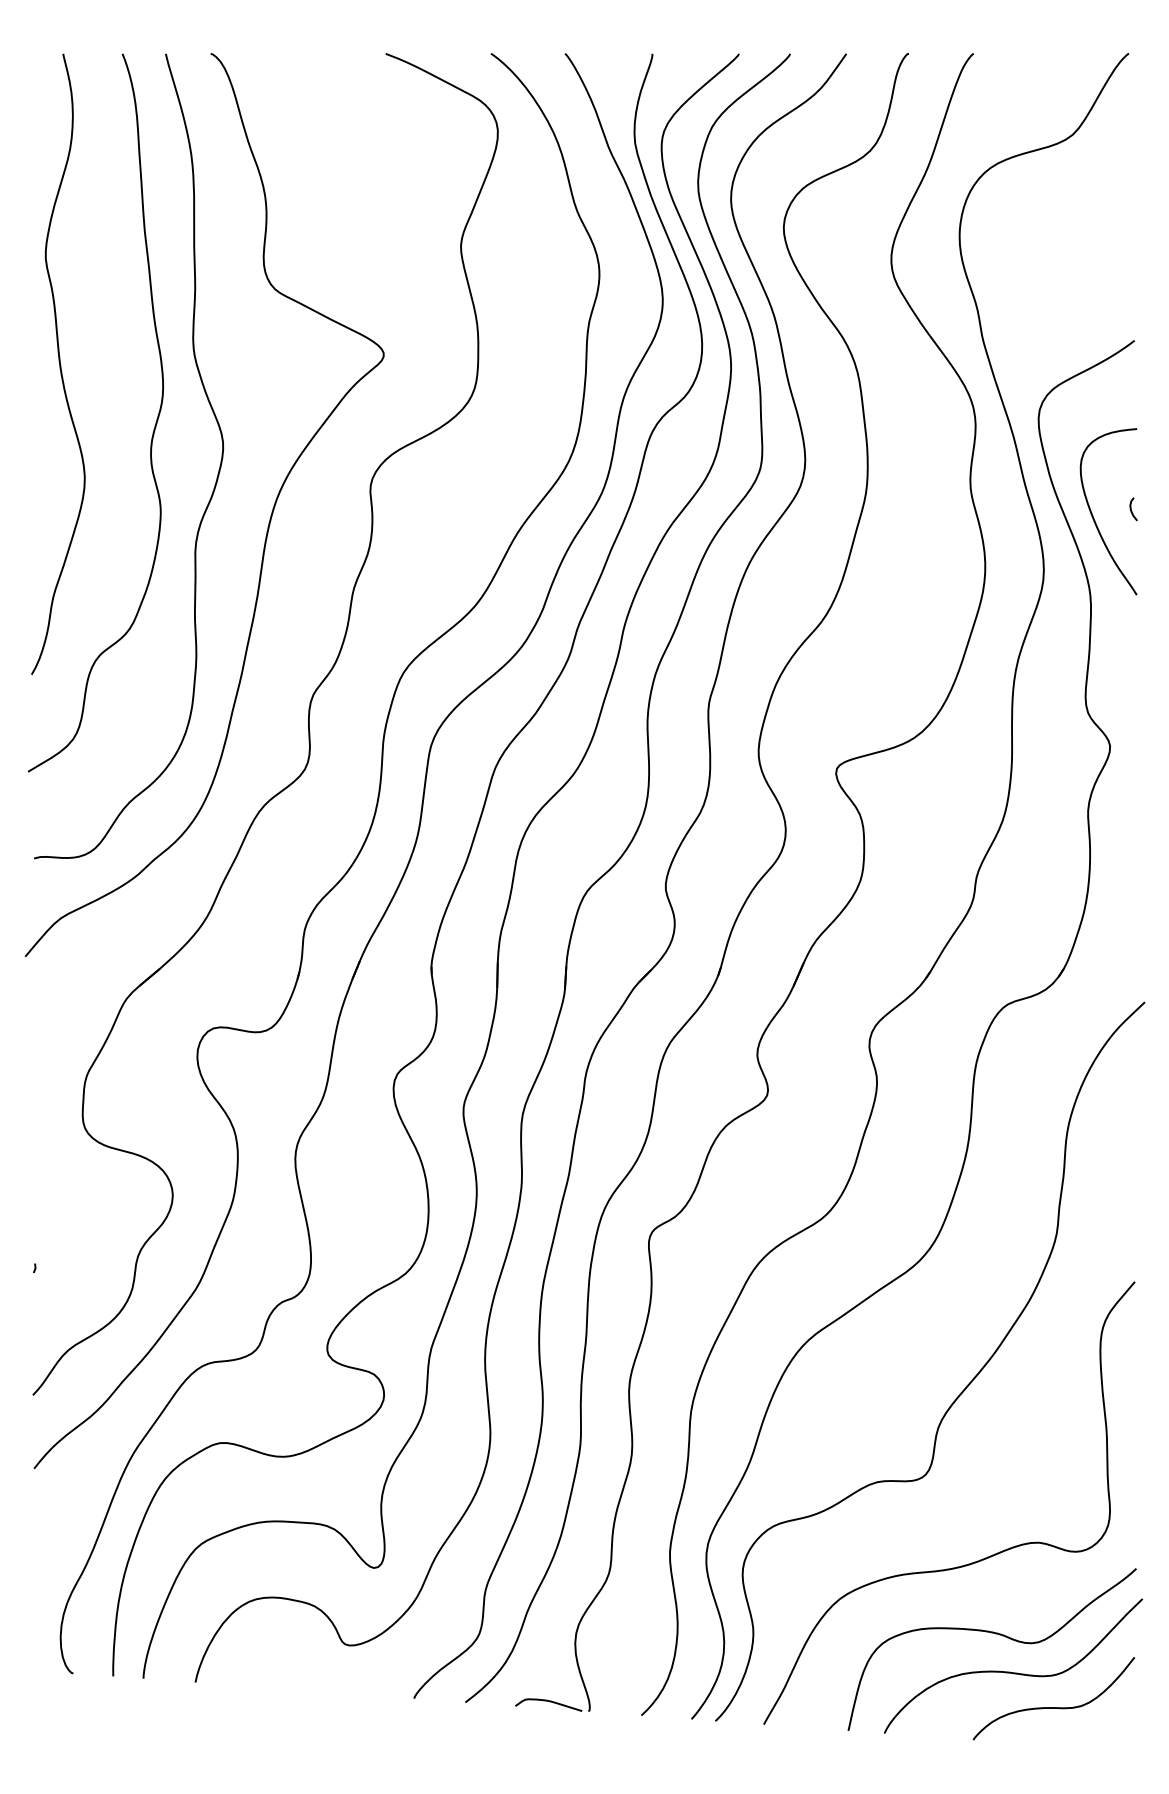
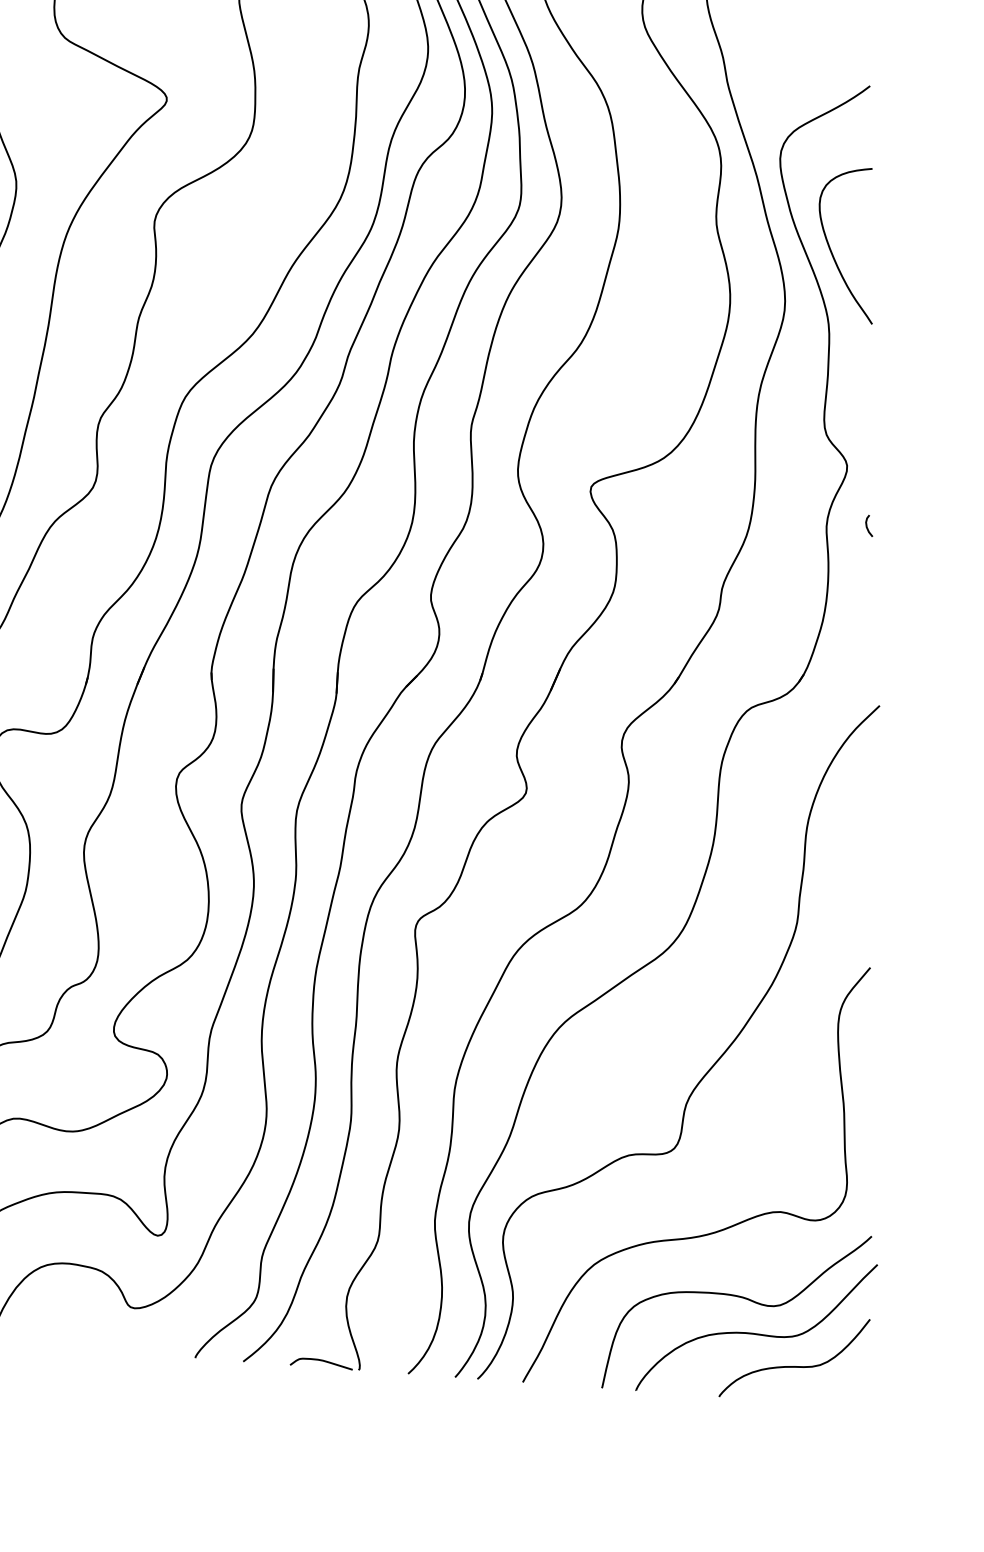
curve: (1131, 509) -> (867, 526), moved

